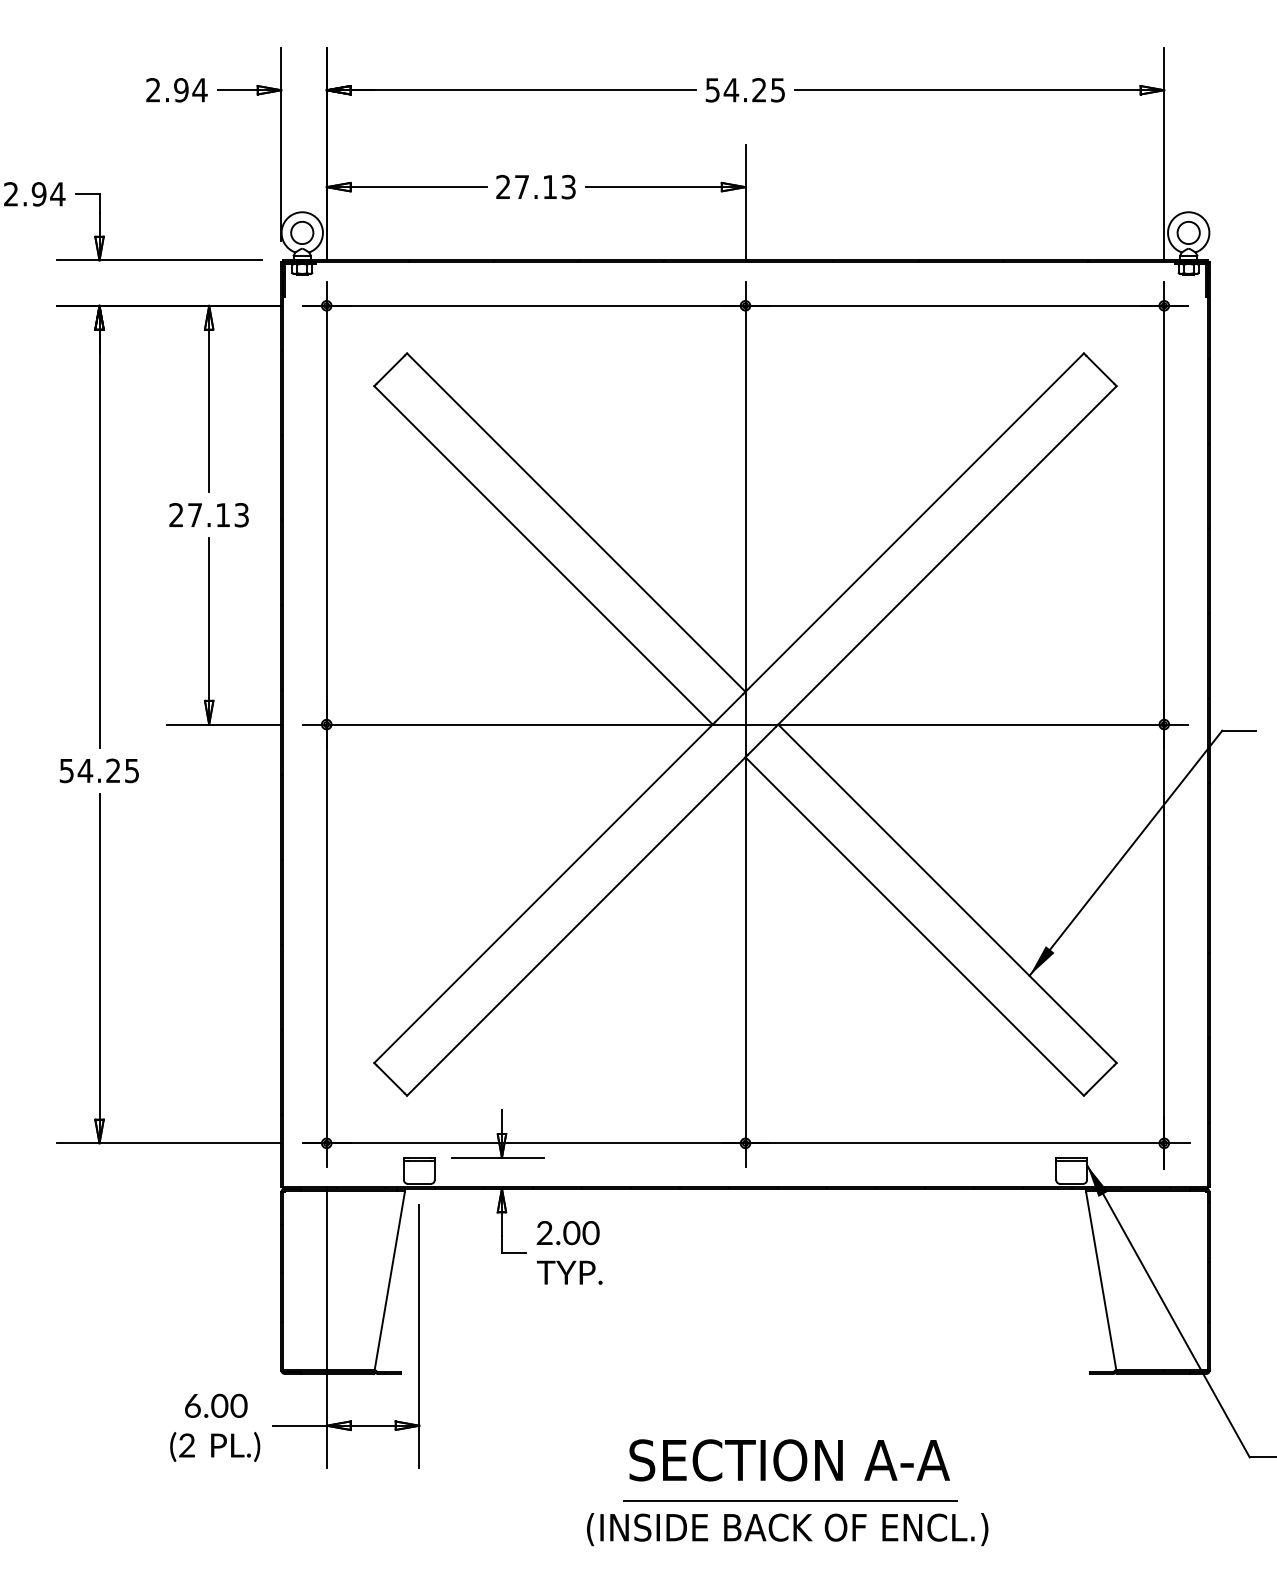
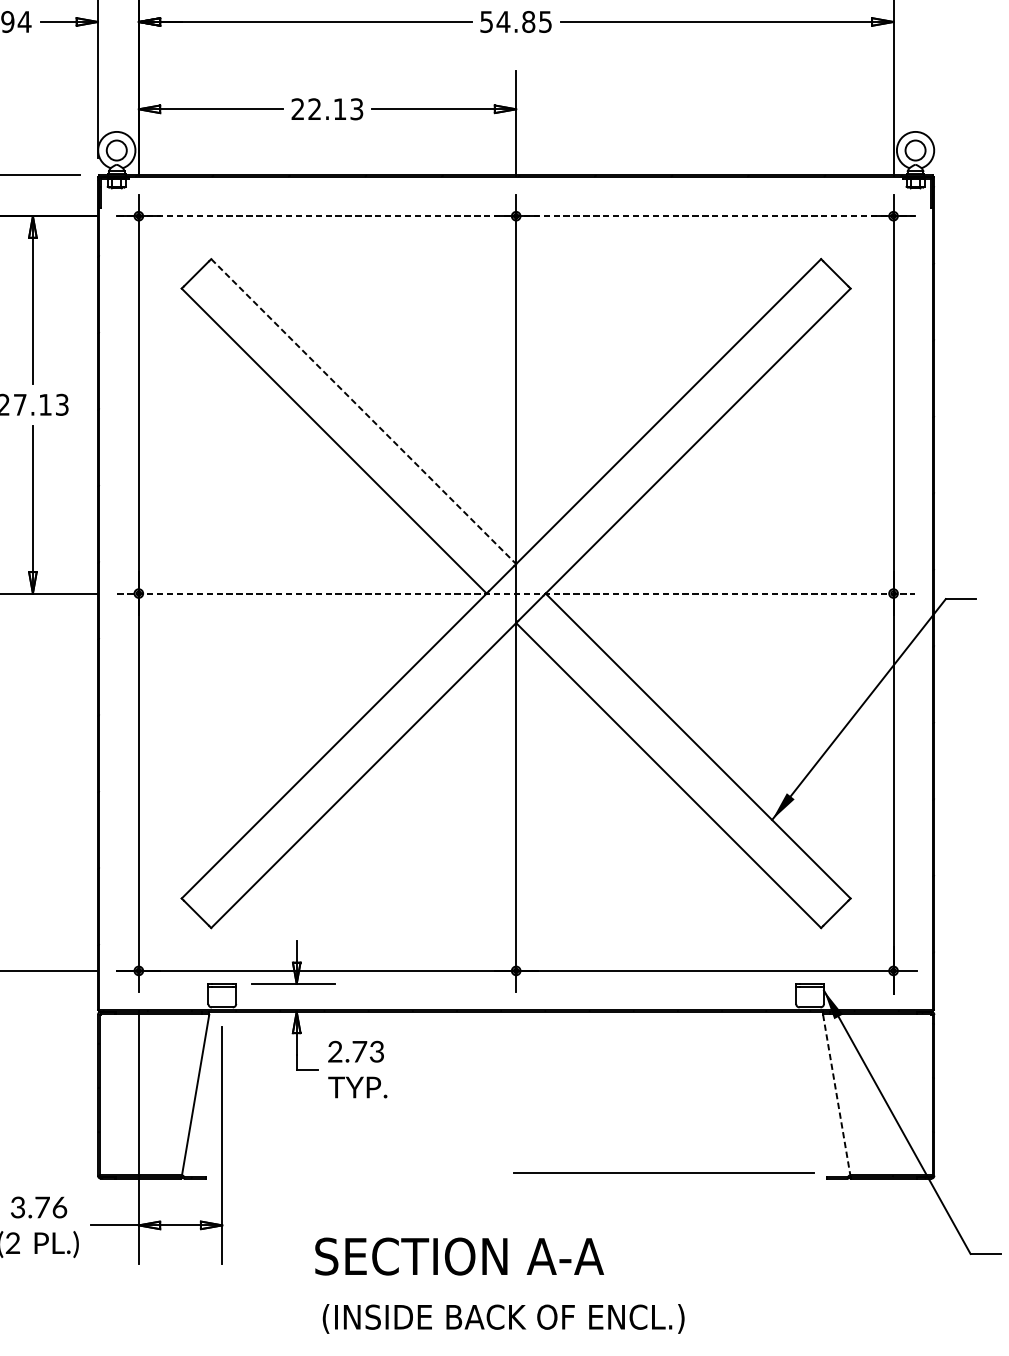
text: (759, 90) -> (528, 22), 54.25 -> 54.85
text: (521, 186) -> (314, 108), 27.13 -> 22.13
line: (745, 305) -> (516, 215), solid -> dashed
line: (576, 522) -> (363, 411), solid -> dashed
line: (745, 724) -> (516, 593), solid -> dashed
text: (581, 1233) -> (368, 1052), 2.00 -> 2.73
line: (1101, 1281) -> (836, 1095), solid -> dashed
text: (215, 1405) -> (38, 1207), 6.00 -> 3.76
text: (789, 1460) -> (459, 1256), moved
line: (790, 1500) -> (663, 1172), moved
text: (787, 1529) -> (503, 1318), moved

